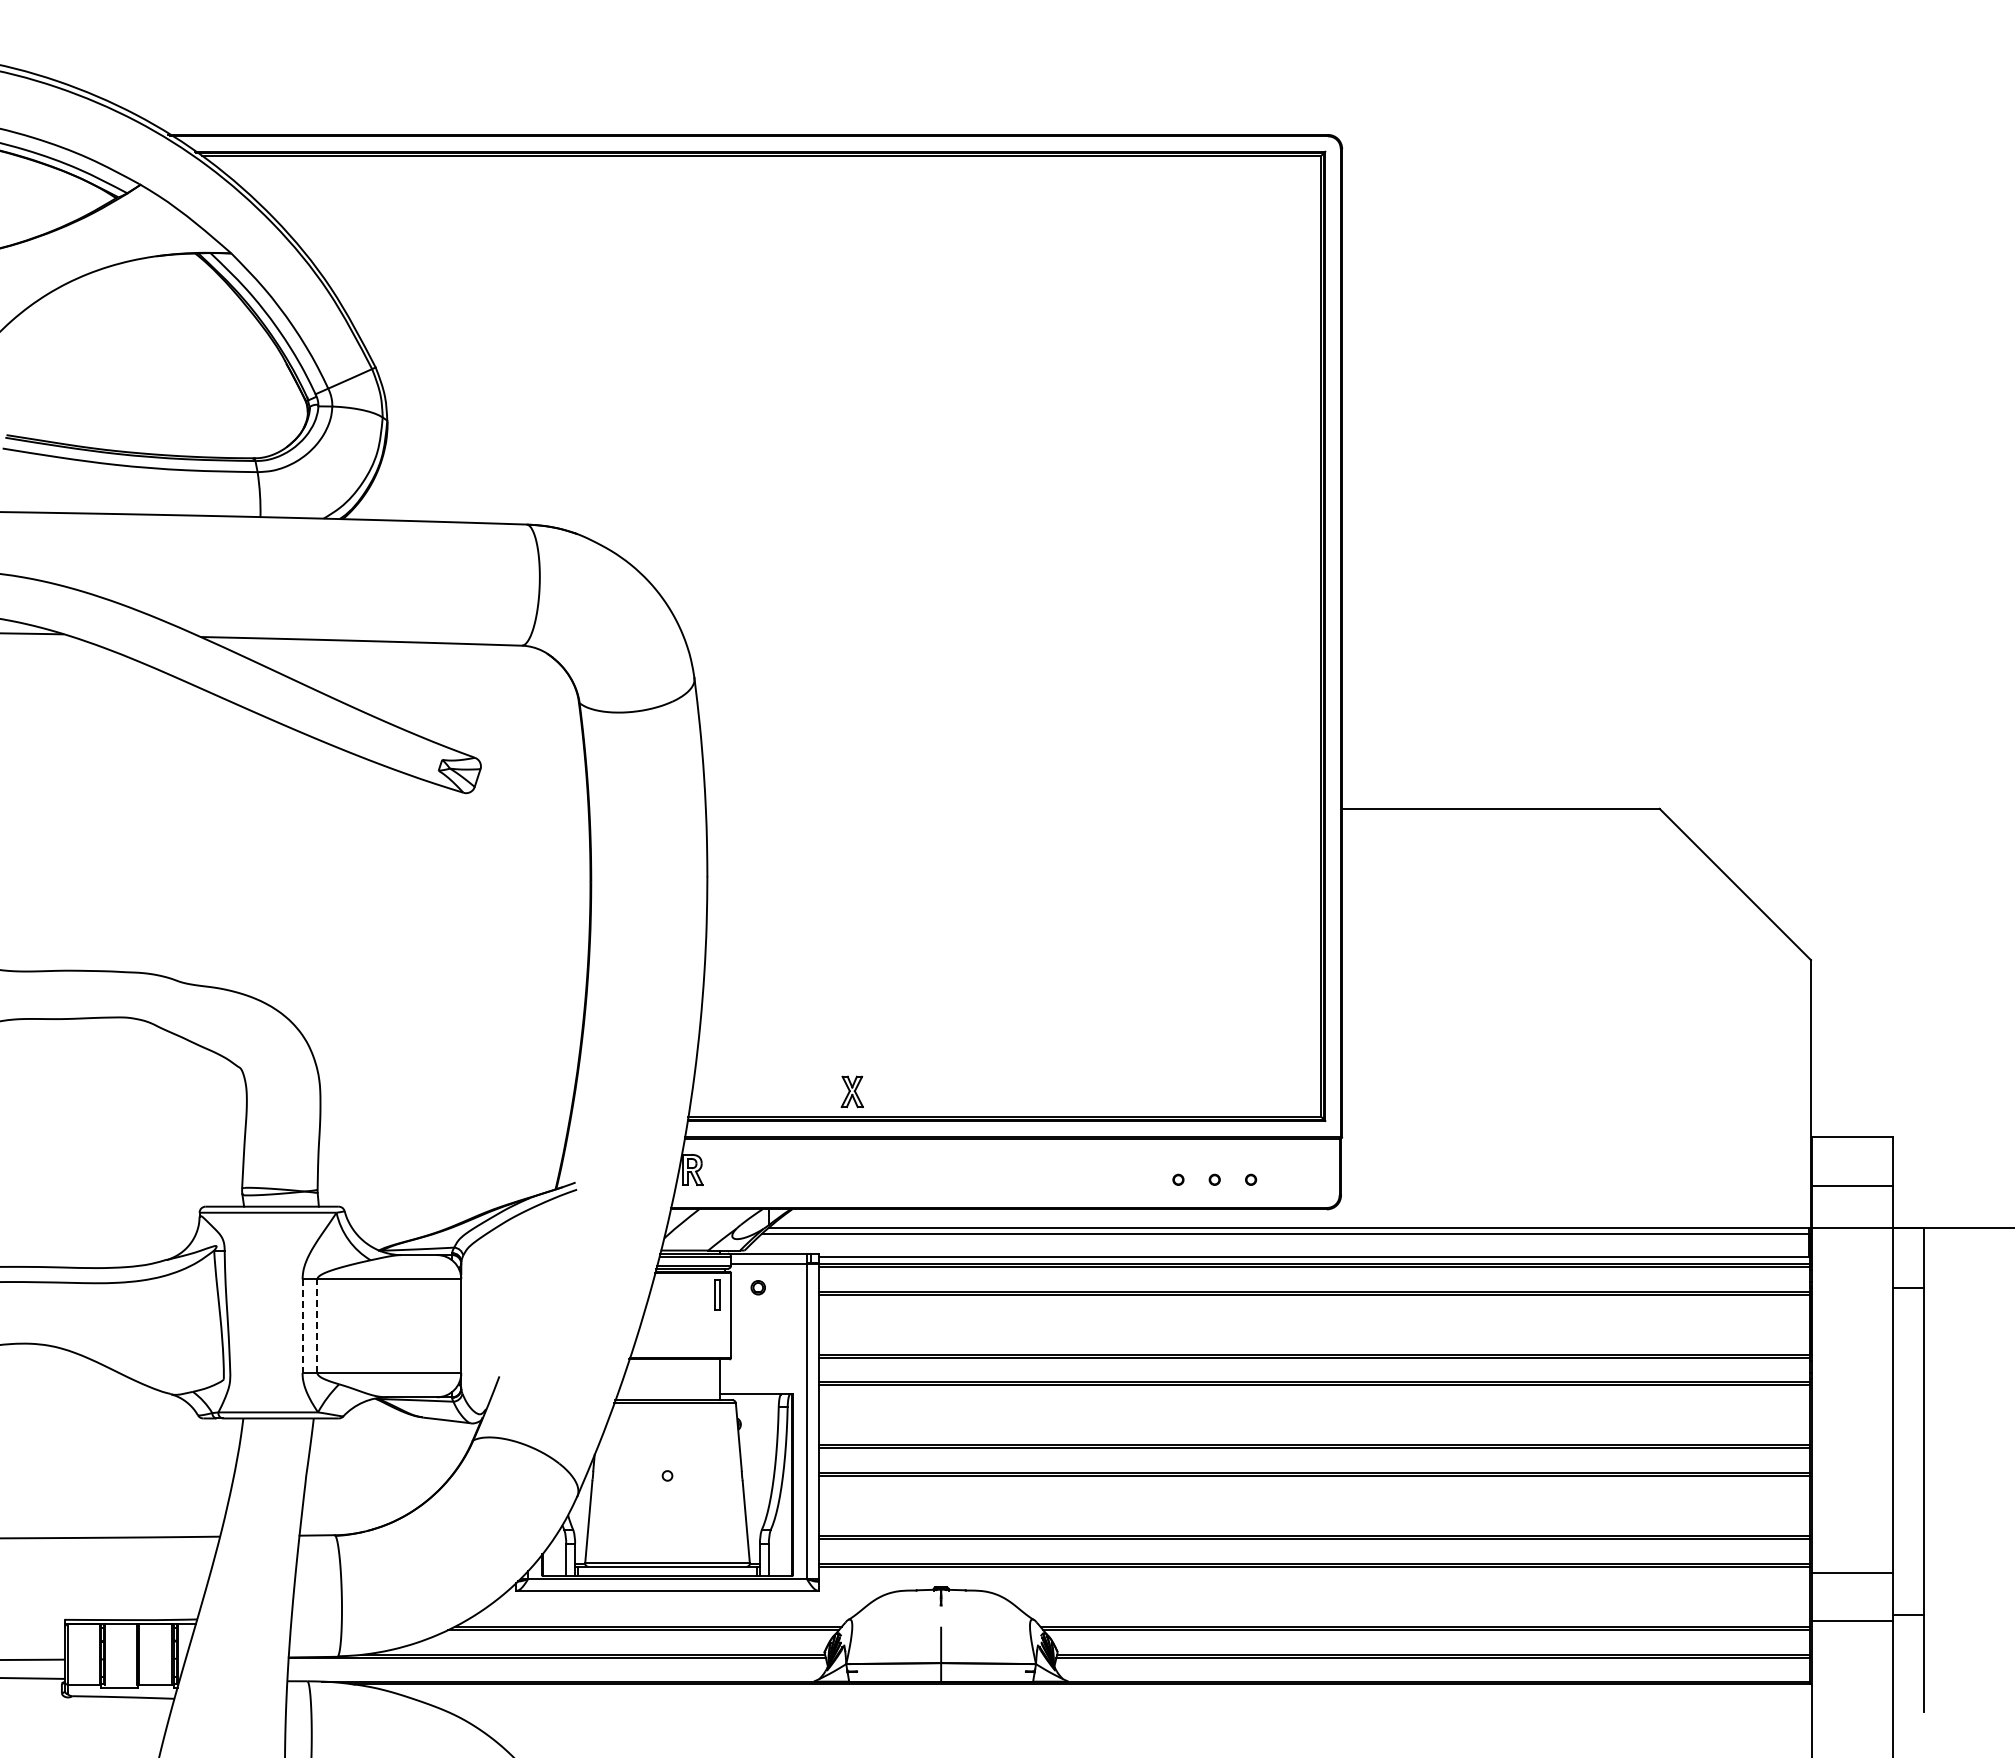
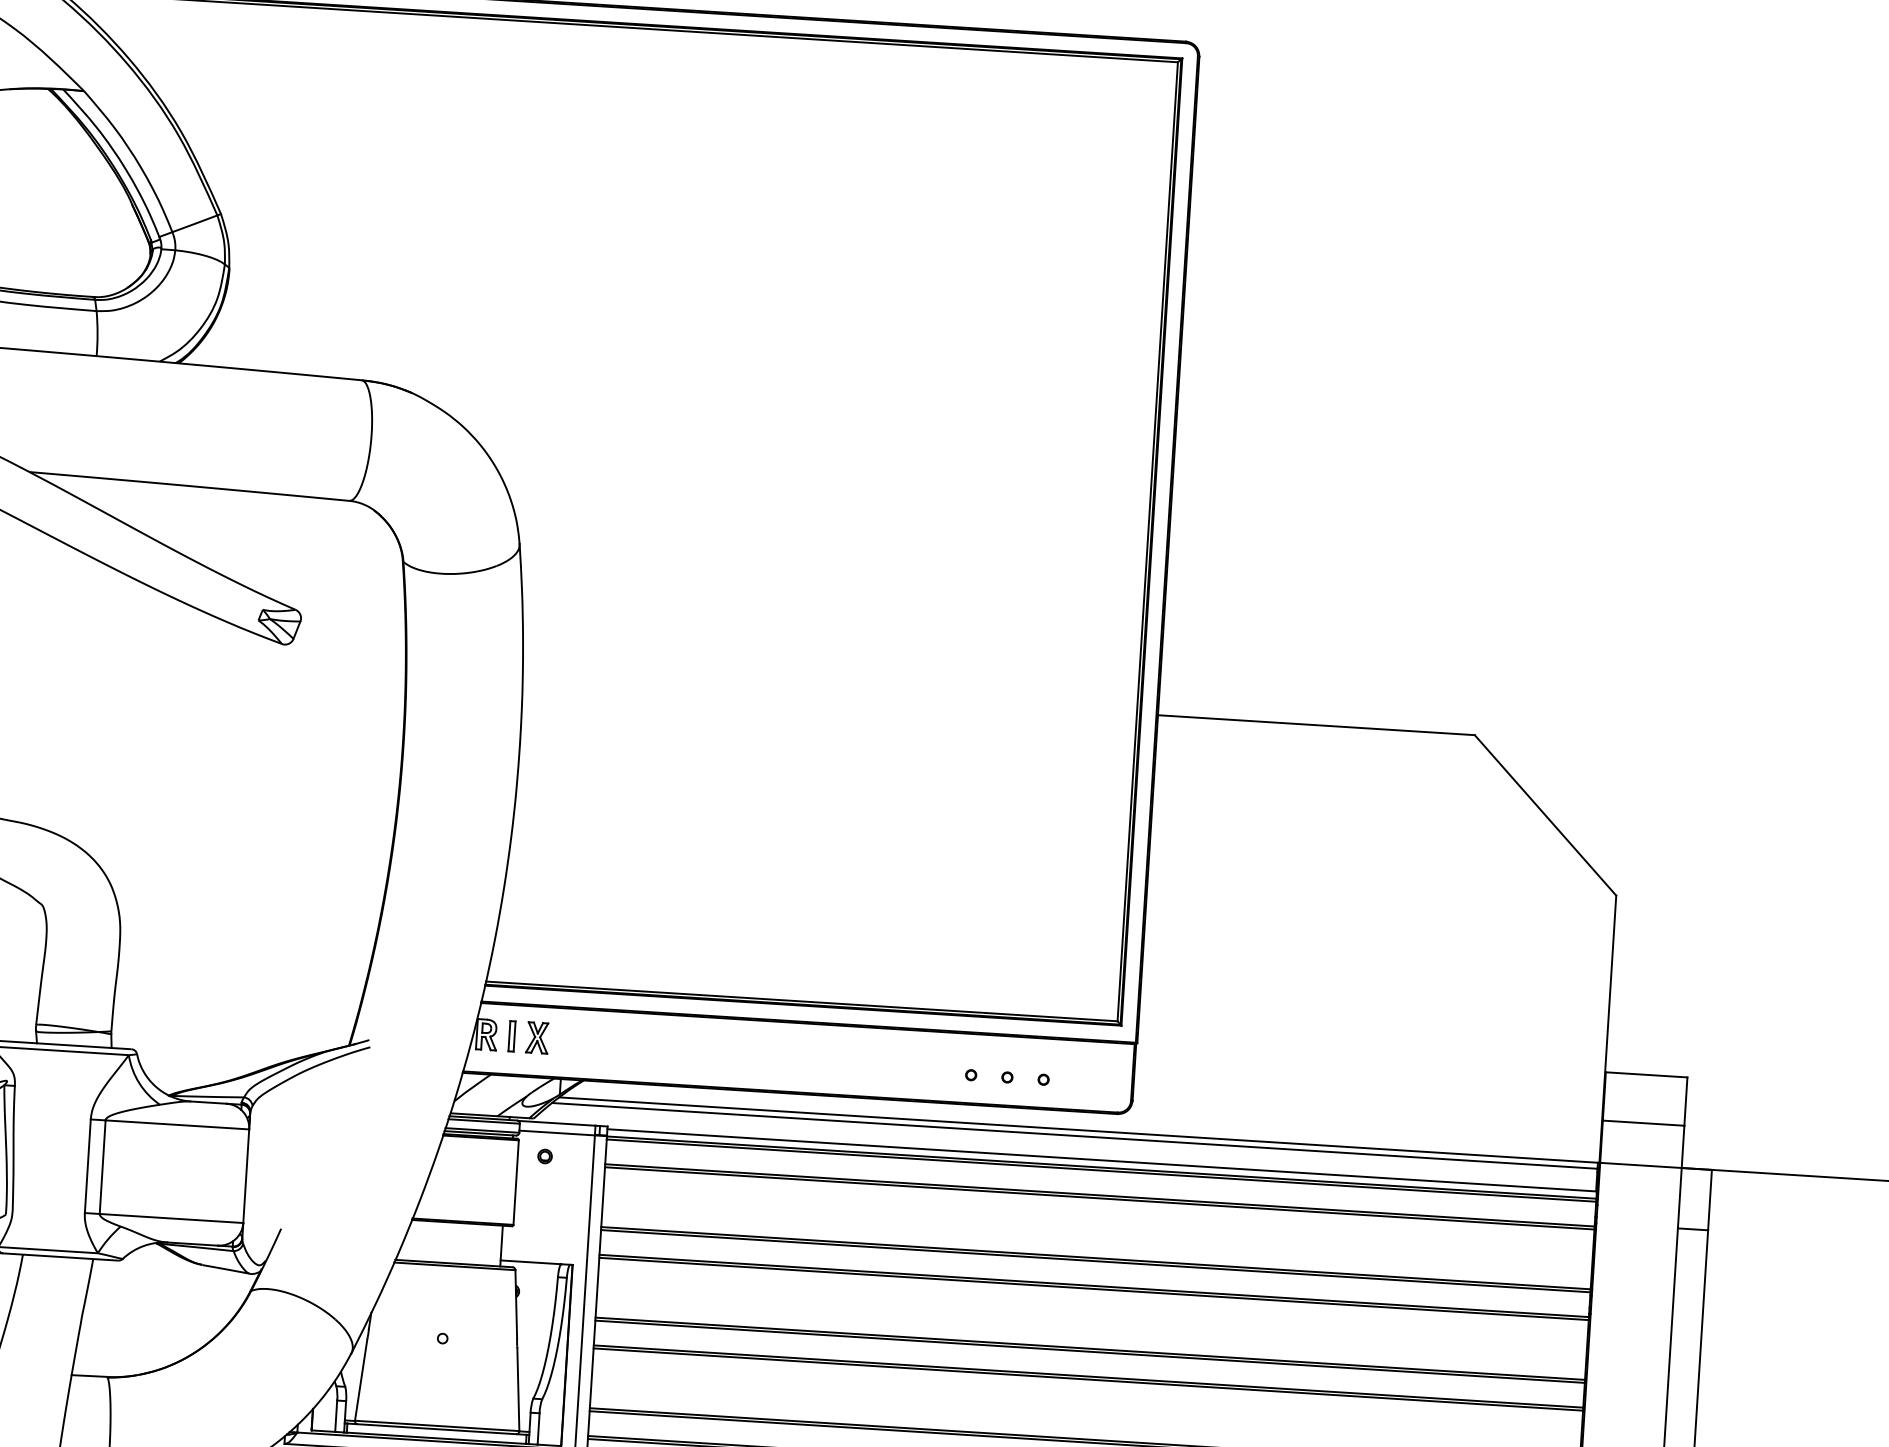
part: (851, 1091) -> (536, 1037), moved
part: (717, 1294) -> (511, 1035), moved
line: (302, 1326) -> (87, 1166), dashed -> solid
line: (317, 1326) -> (102, 1167), dashed -> solid

